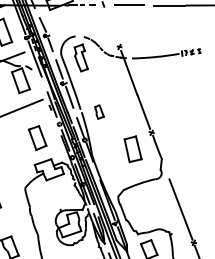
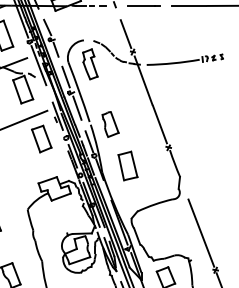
line: (112, 30) -> (125, 33), added
part: (99, 112) -> (110, 125), size x1.67
part: (37, 137) -> (41, 138), moved
part: (132, 149) -> (127, 166), moved

